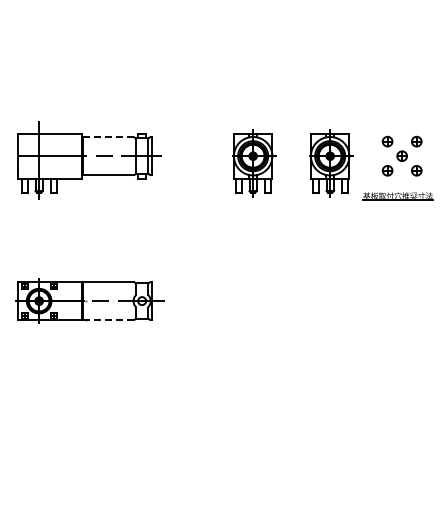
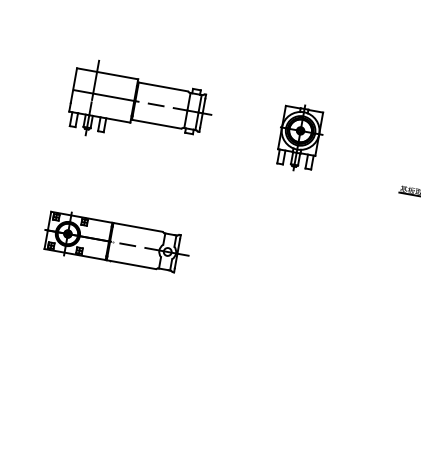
line: (107, 137) -> (162, 87), dashed -> solid
part: (331, 163) -> (375, 151), removed
line: (107, 320) -> (130, 264), dashed -> solid

